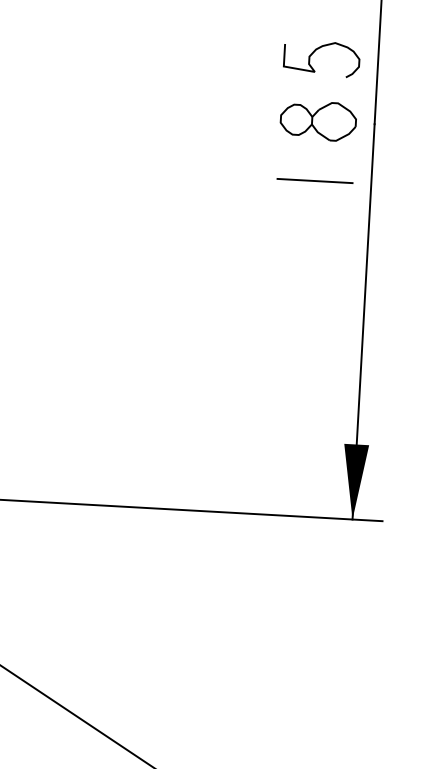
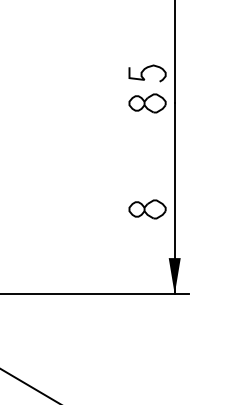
line: (314, 181) -> (147, 132), removed
part: (305, 340) -> (147, 209), added

